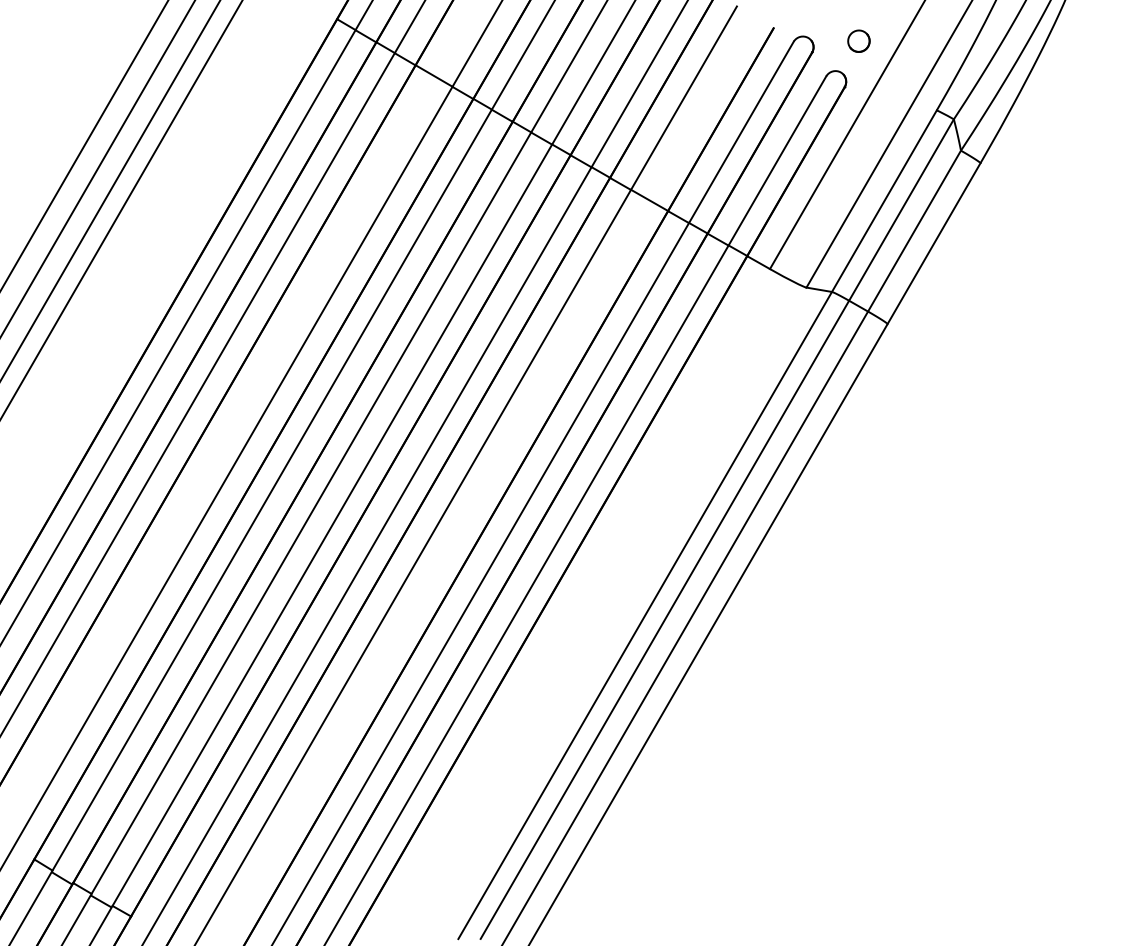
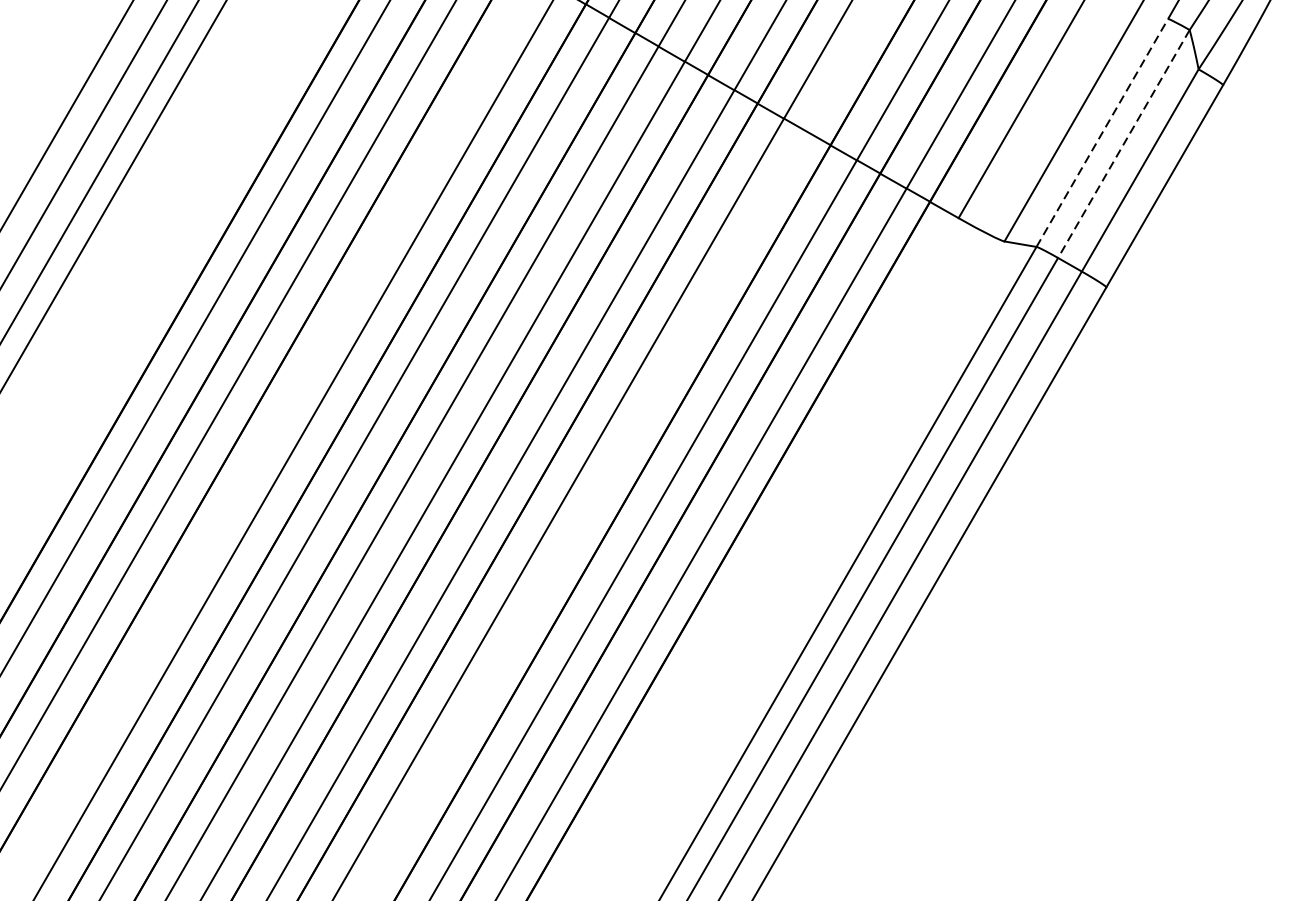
line: (884, 201) -> (1102, 133), solid -> dashed
line: (901, 210) -> (1123, 144), solid -> dashed

